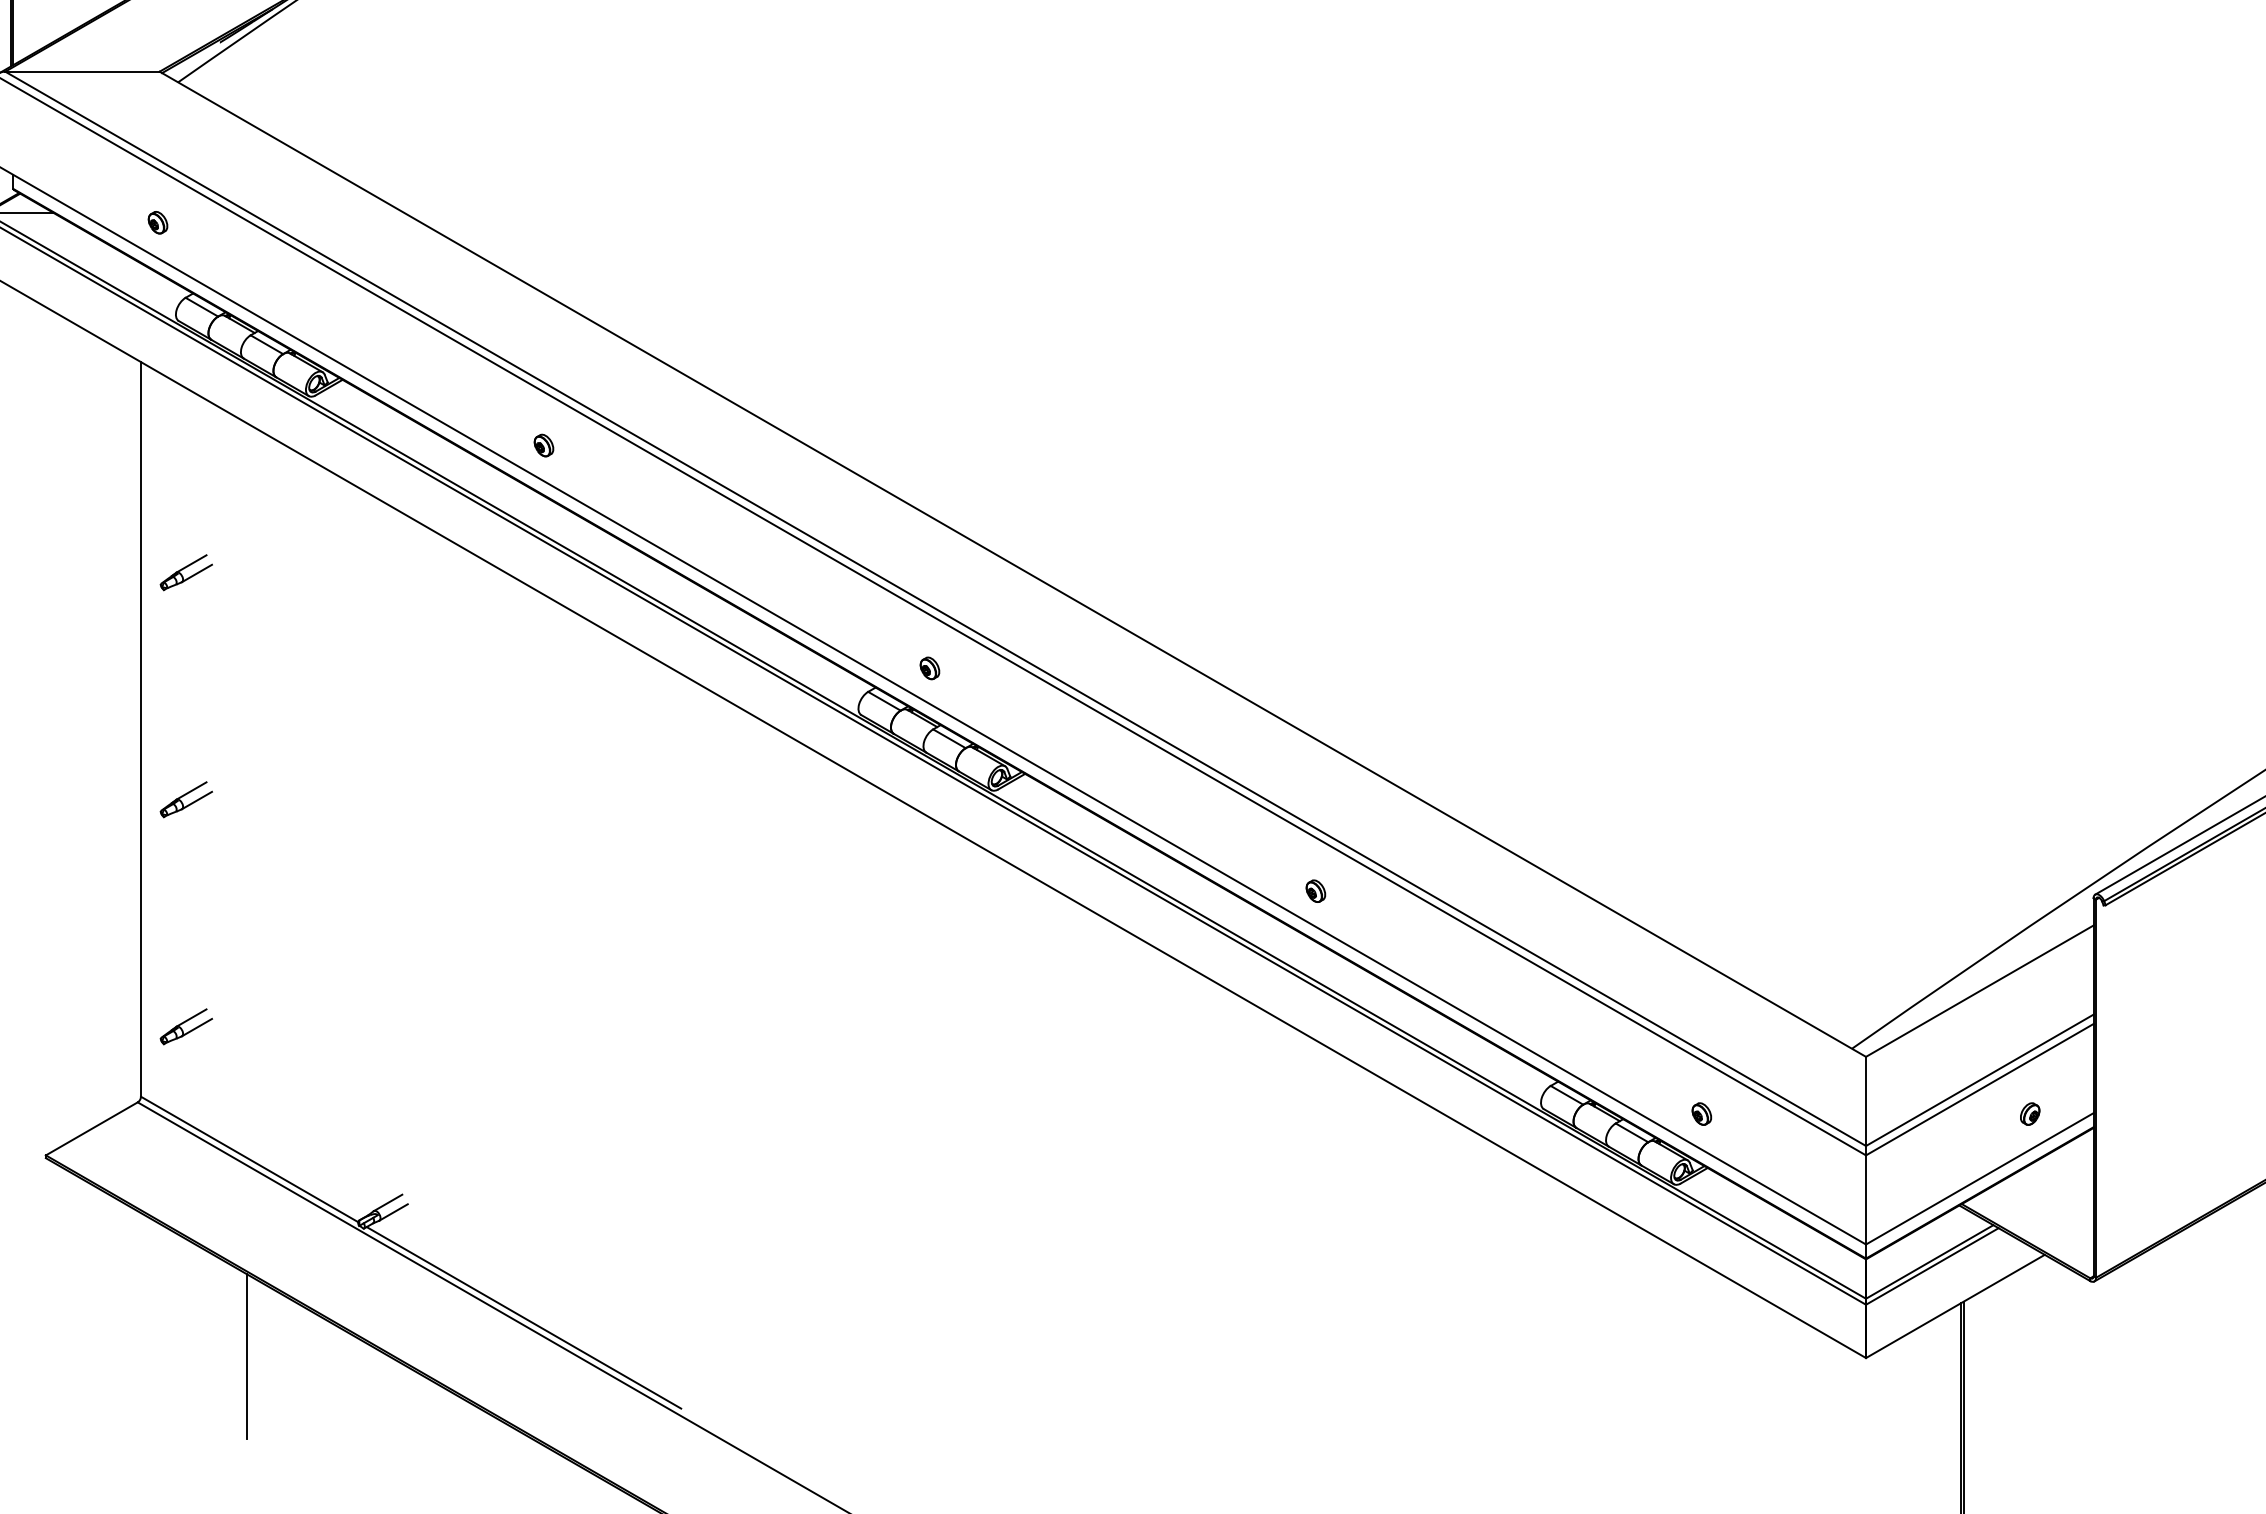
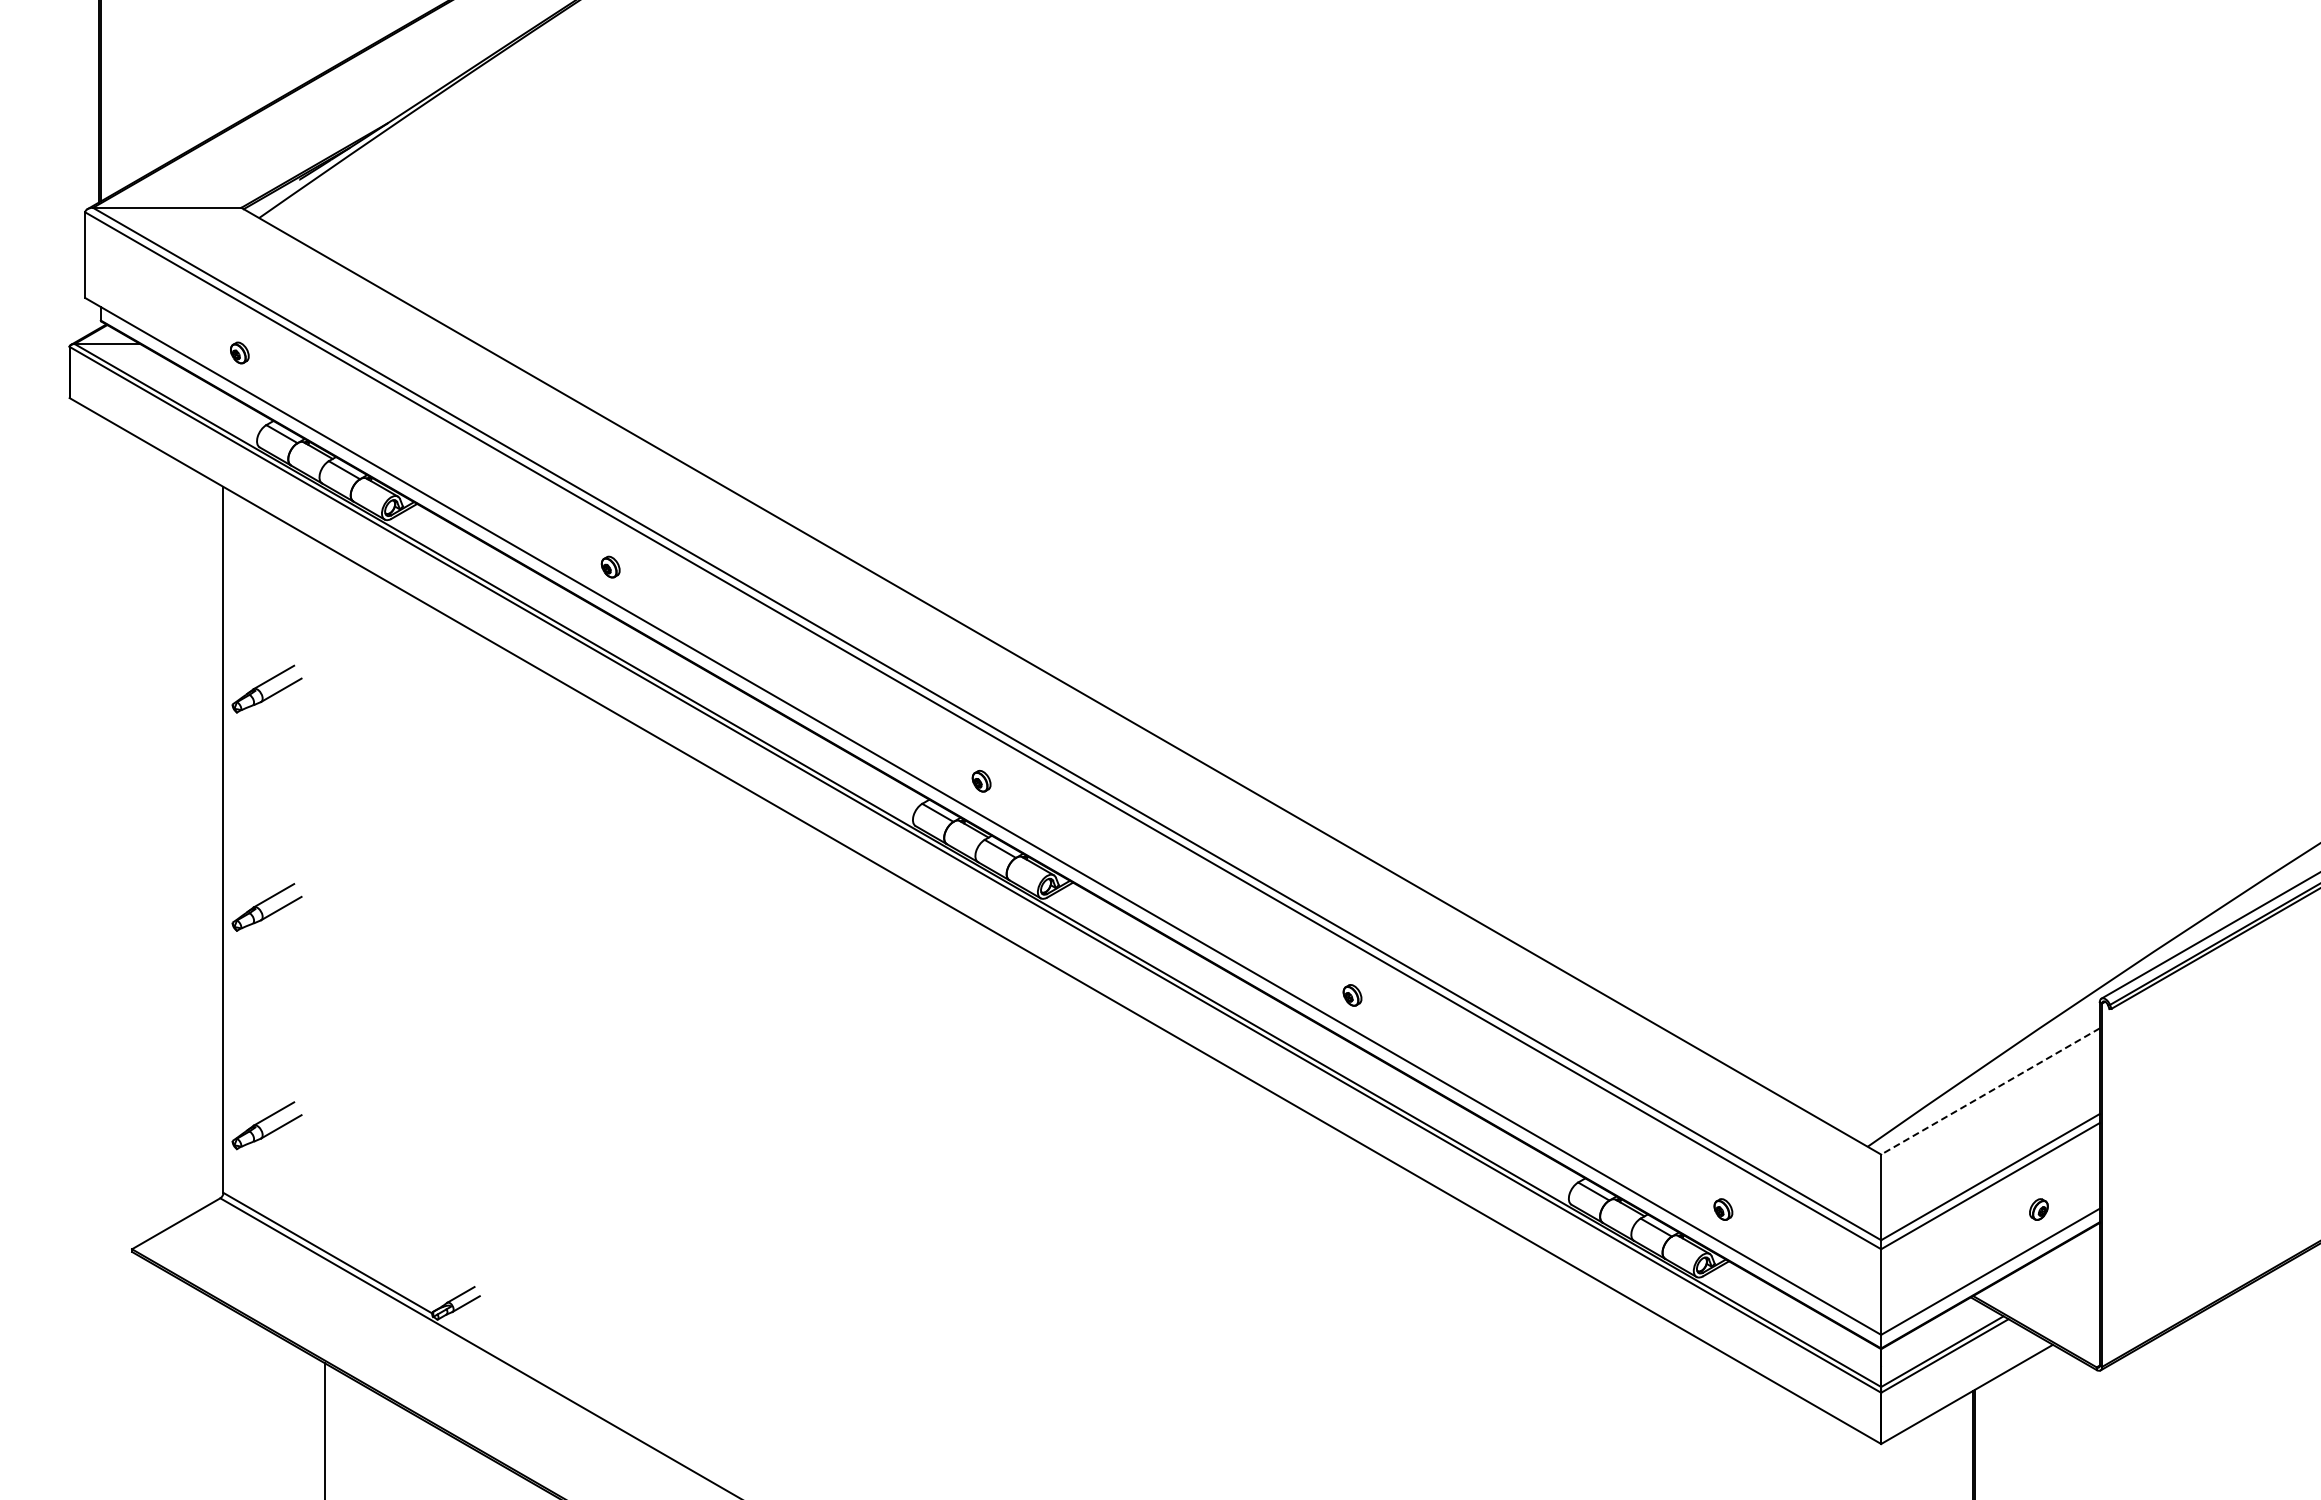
part: (185, 572) -> (266, 689), size x1.4
part: (185, 799) -> (266, 907), size x1.4
line: (1979, 991) -> (1990, 1091), solid -> dashed
part: (185, 1026) -> (266, 1125), size x1.4
line: (523, 1317) -> (591, 1405), removed

